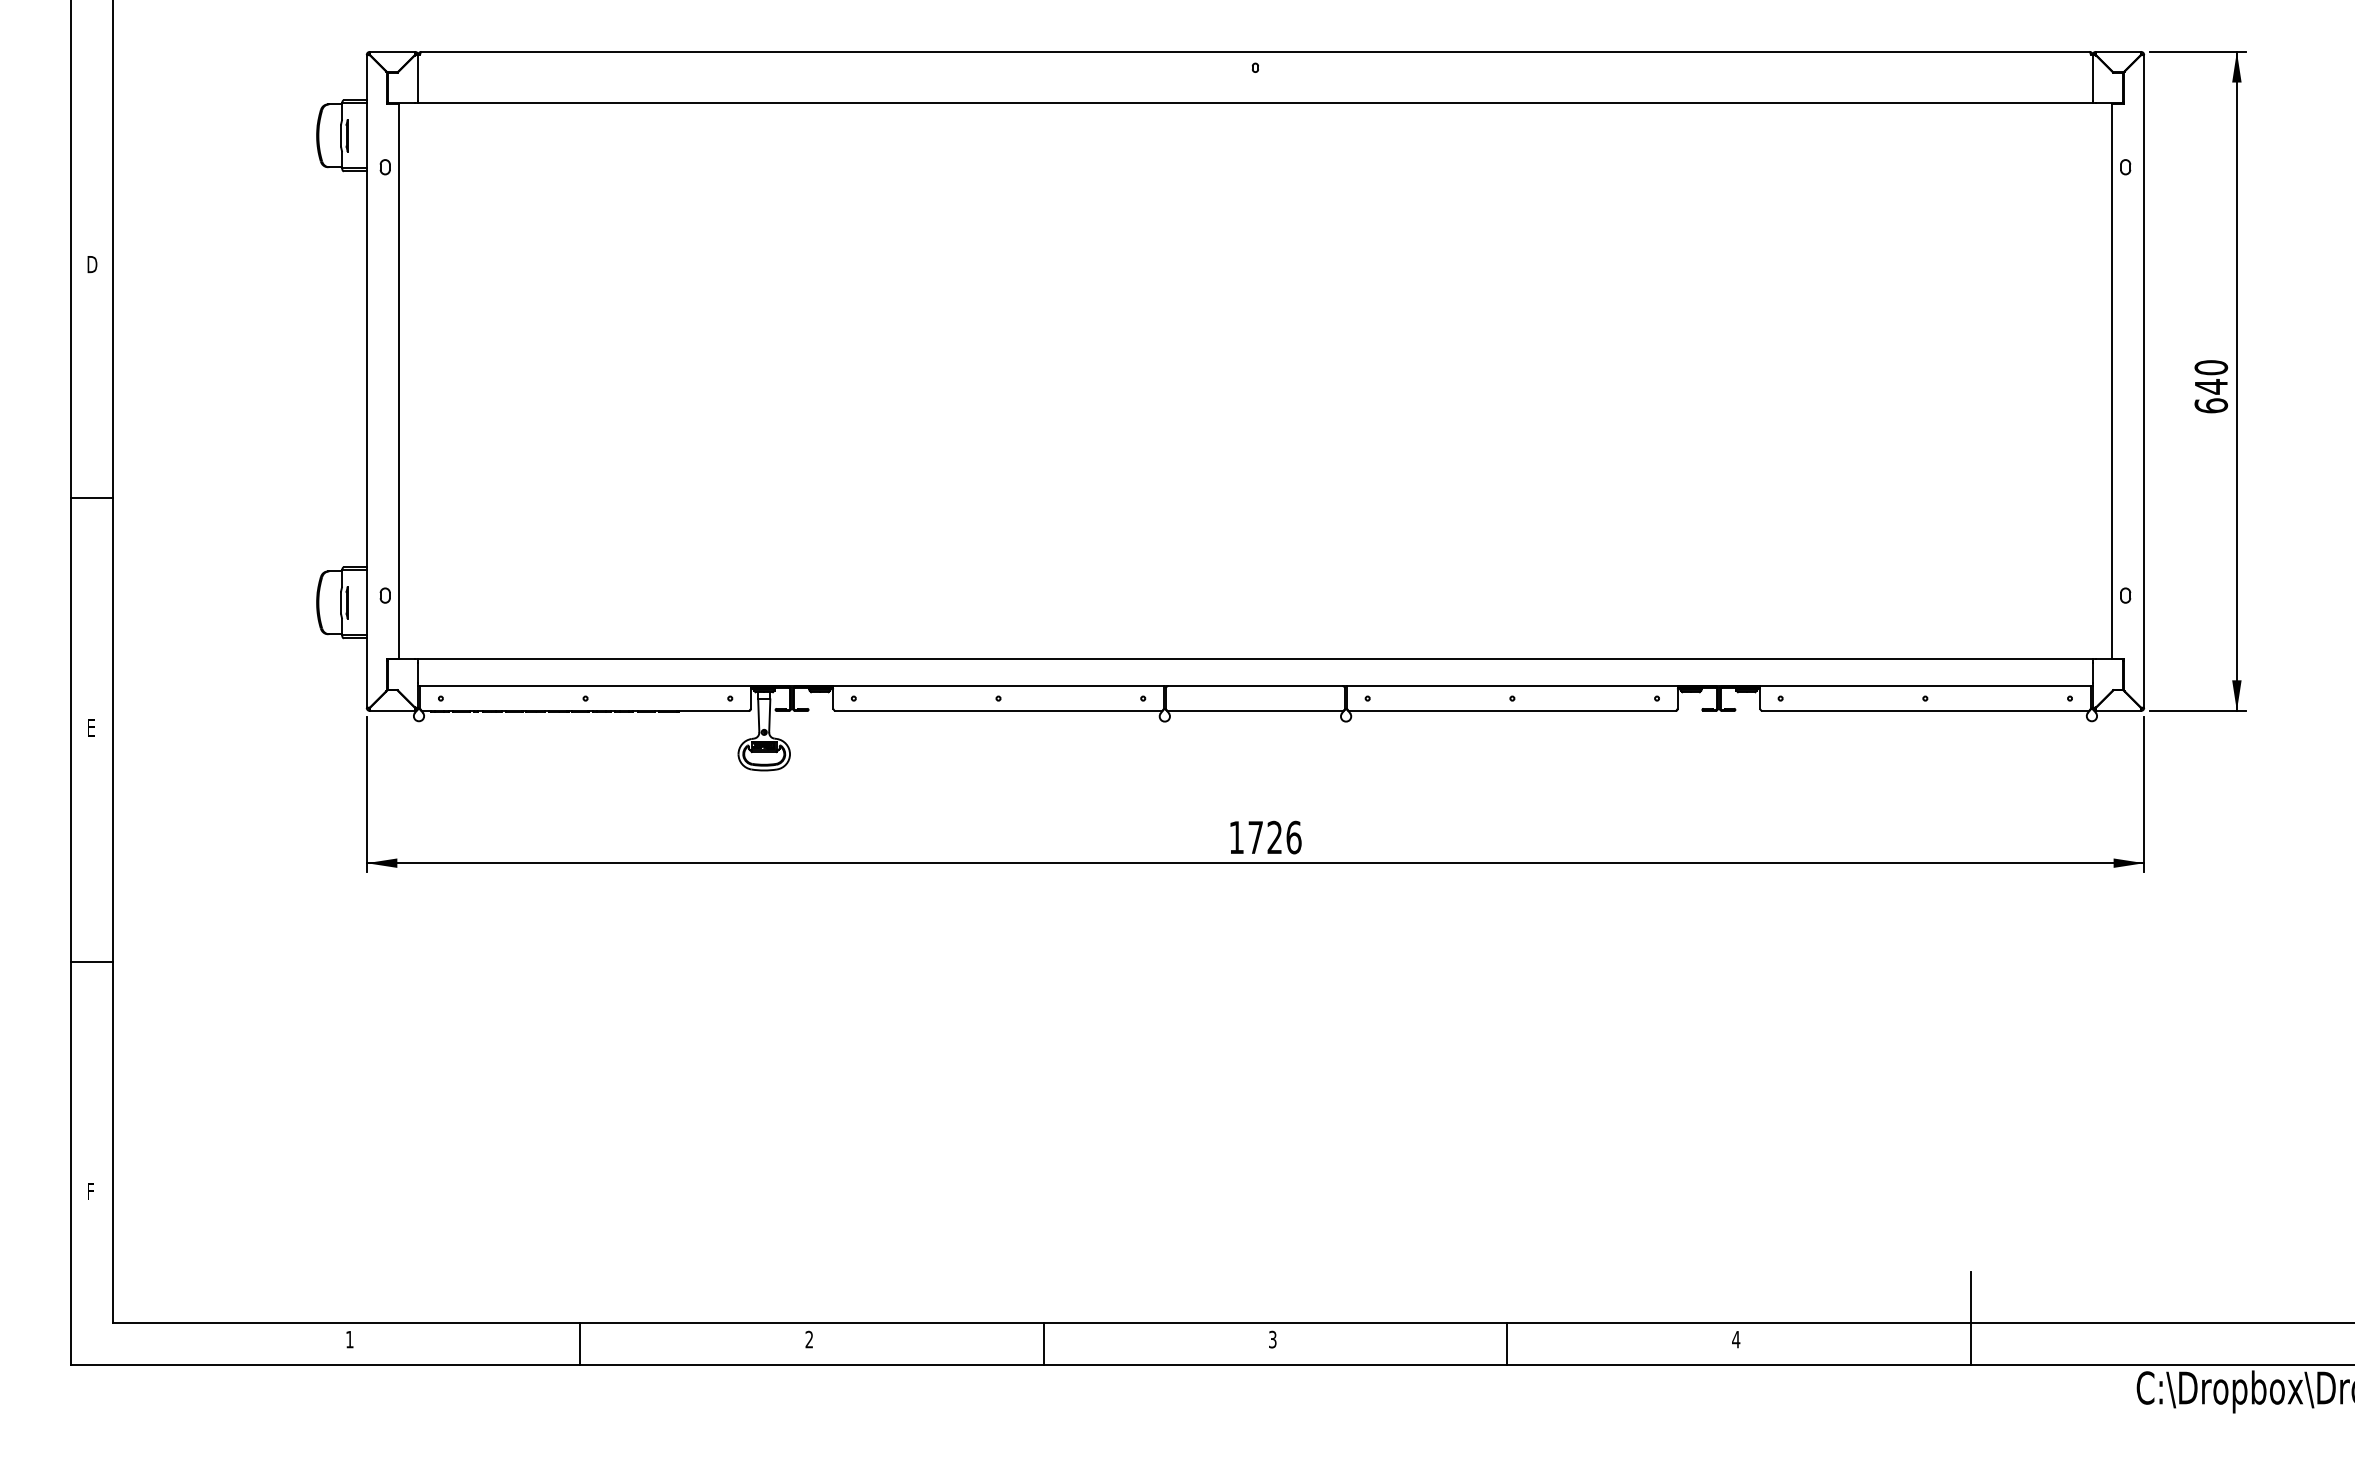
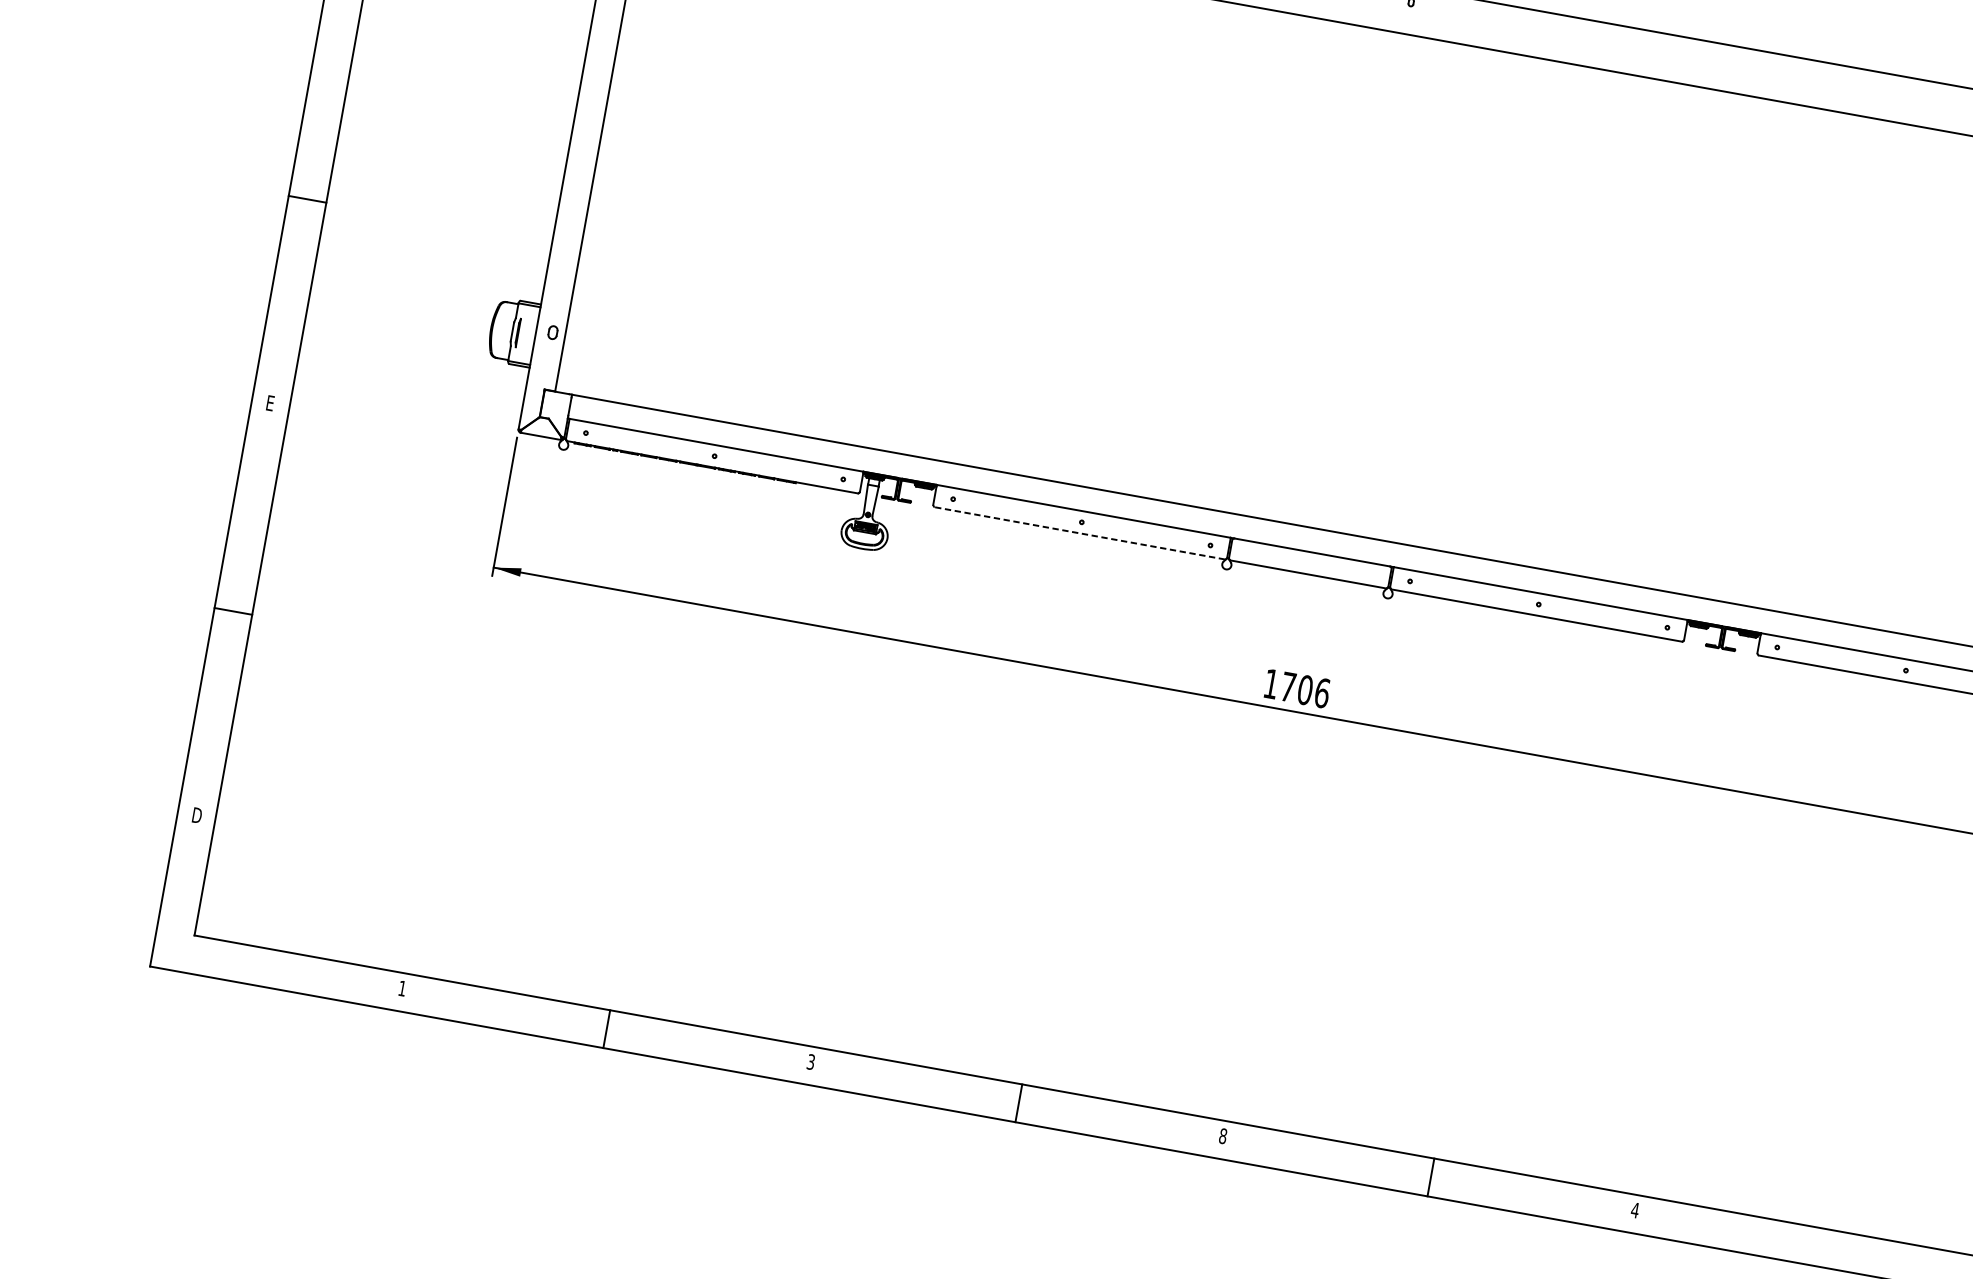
line: (998, 710) -> (1079, 532), solid -> dashed
text: (1274, 837) -> (1305, 690), 1726 -> 1706
text: (92, 1190) -> (197, 814), F -> D
line: (1970, 1318) -> (1846, 1229), removed
text: (809, 1339) -> (811, 1062), 2 -> 3
text: (1272, 1339) -> (1222, 1136), 3 -> 8

